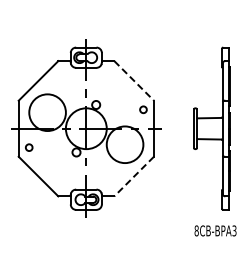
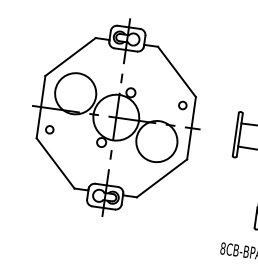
line: (134, 81) -> (177, 72), dashed -> solid
line: (133, 176) -> (161, 178), dashed -> solid

